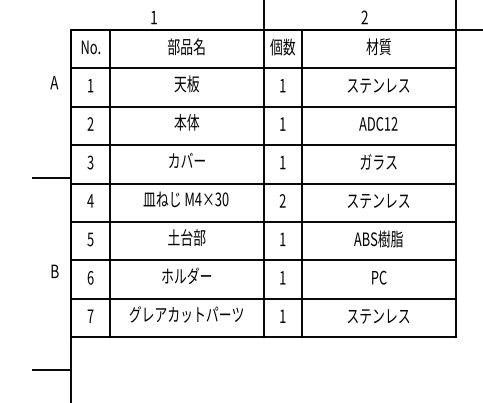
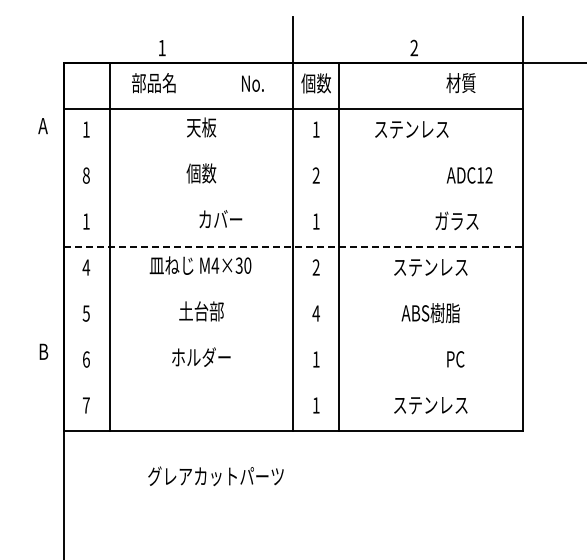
text: (90, 47) -> (252, 83), moved
text: (185, 47) -> (153, 83), moved
text: (378, 47) -> (460, 83), moved
text: (378, 85) -> (411, 129), moved
line: (263, 106) -> (293, 154), removed
text: (186, 122) -> (201, 173), 本体 -> 個数
text: (89, 123) -> (85, 175), 2 -> 8
text: (282, 123) -> (315, 175), 1 -> 2
text: (378, 123) -> (469, 175), moved
line: (263, 144) -> (293, 200), removed
text: (186, 160) -> (220, 219), moved
text: (378, 161) -> (456, 220), moved
text: (89, 162) -> (85, 221), 3 -> 1
line: (52, 177) -> (40, 239), removed
line: (263, 183) -> (293, 246), solid -> dashed
line: (263, 221) -> (293, 292), removed
text: (282, 239) -> (315, 313), 1 -> 4
line: (263, 260) -> (293, 338), removed
text: (379, 277) -> (455, 359), moved
line: (263, 298) -> (293, 384), removed
text: (185, 313) -> (215, 475), moved
line: (52, 369) -> (40, 469), removed

